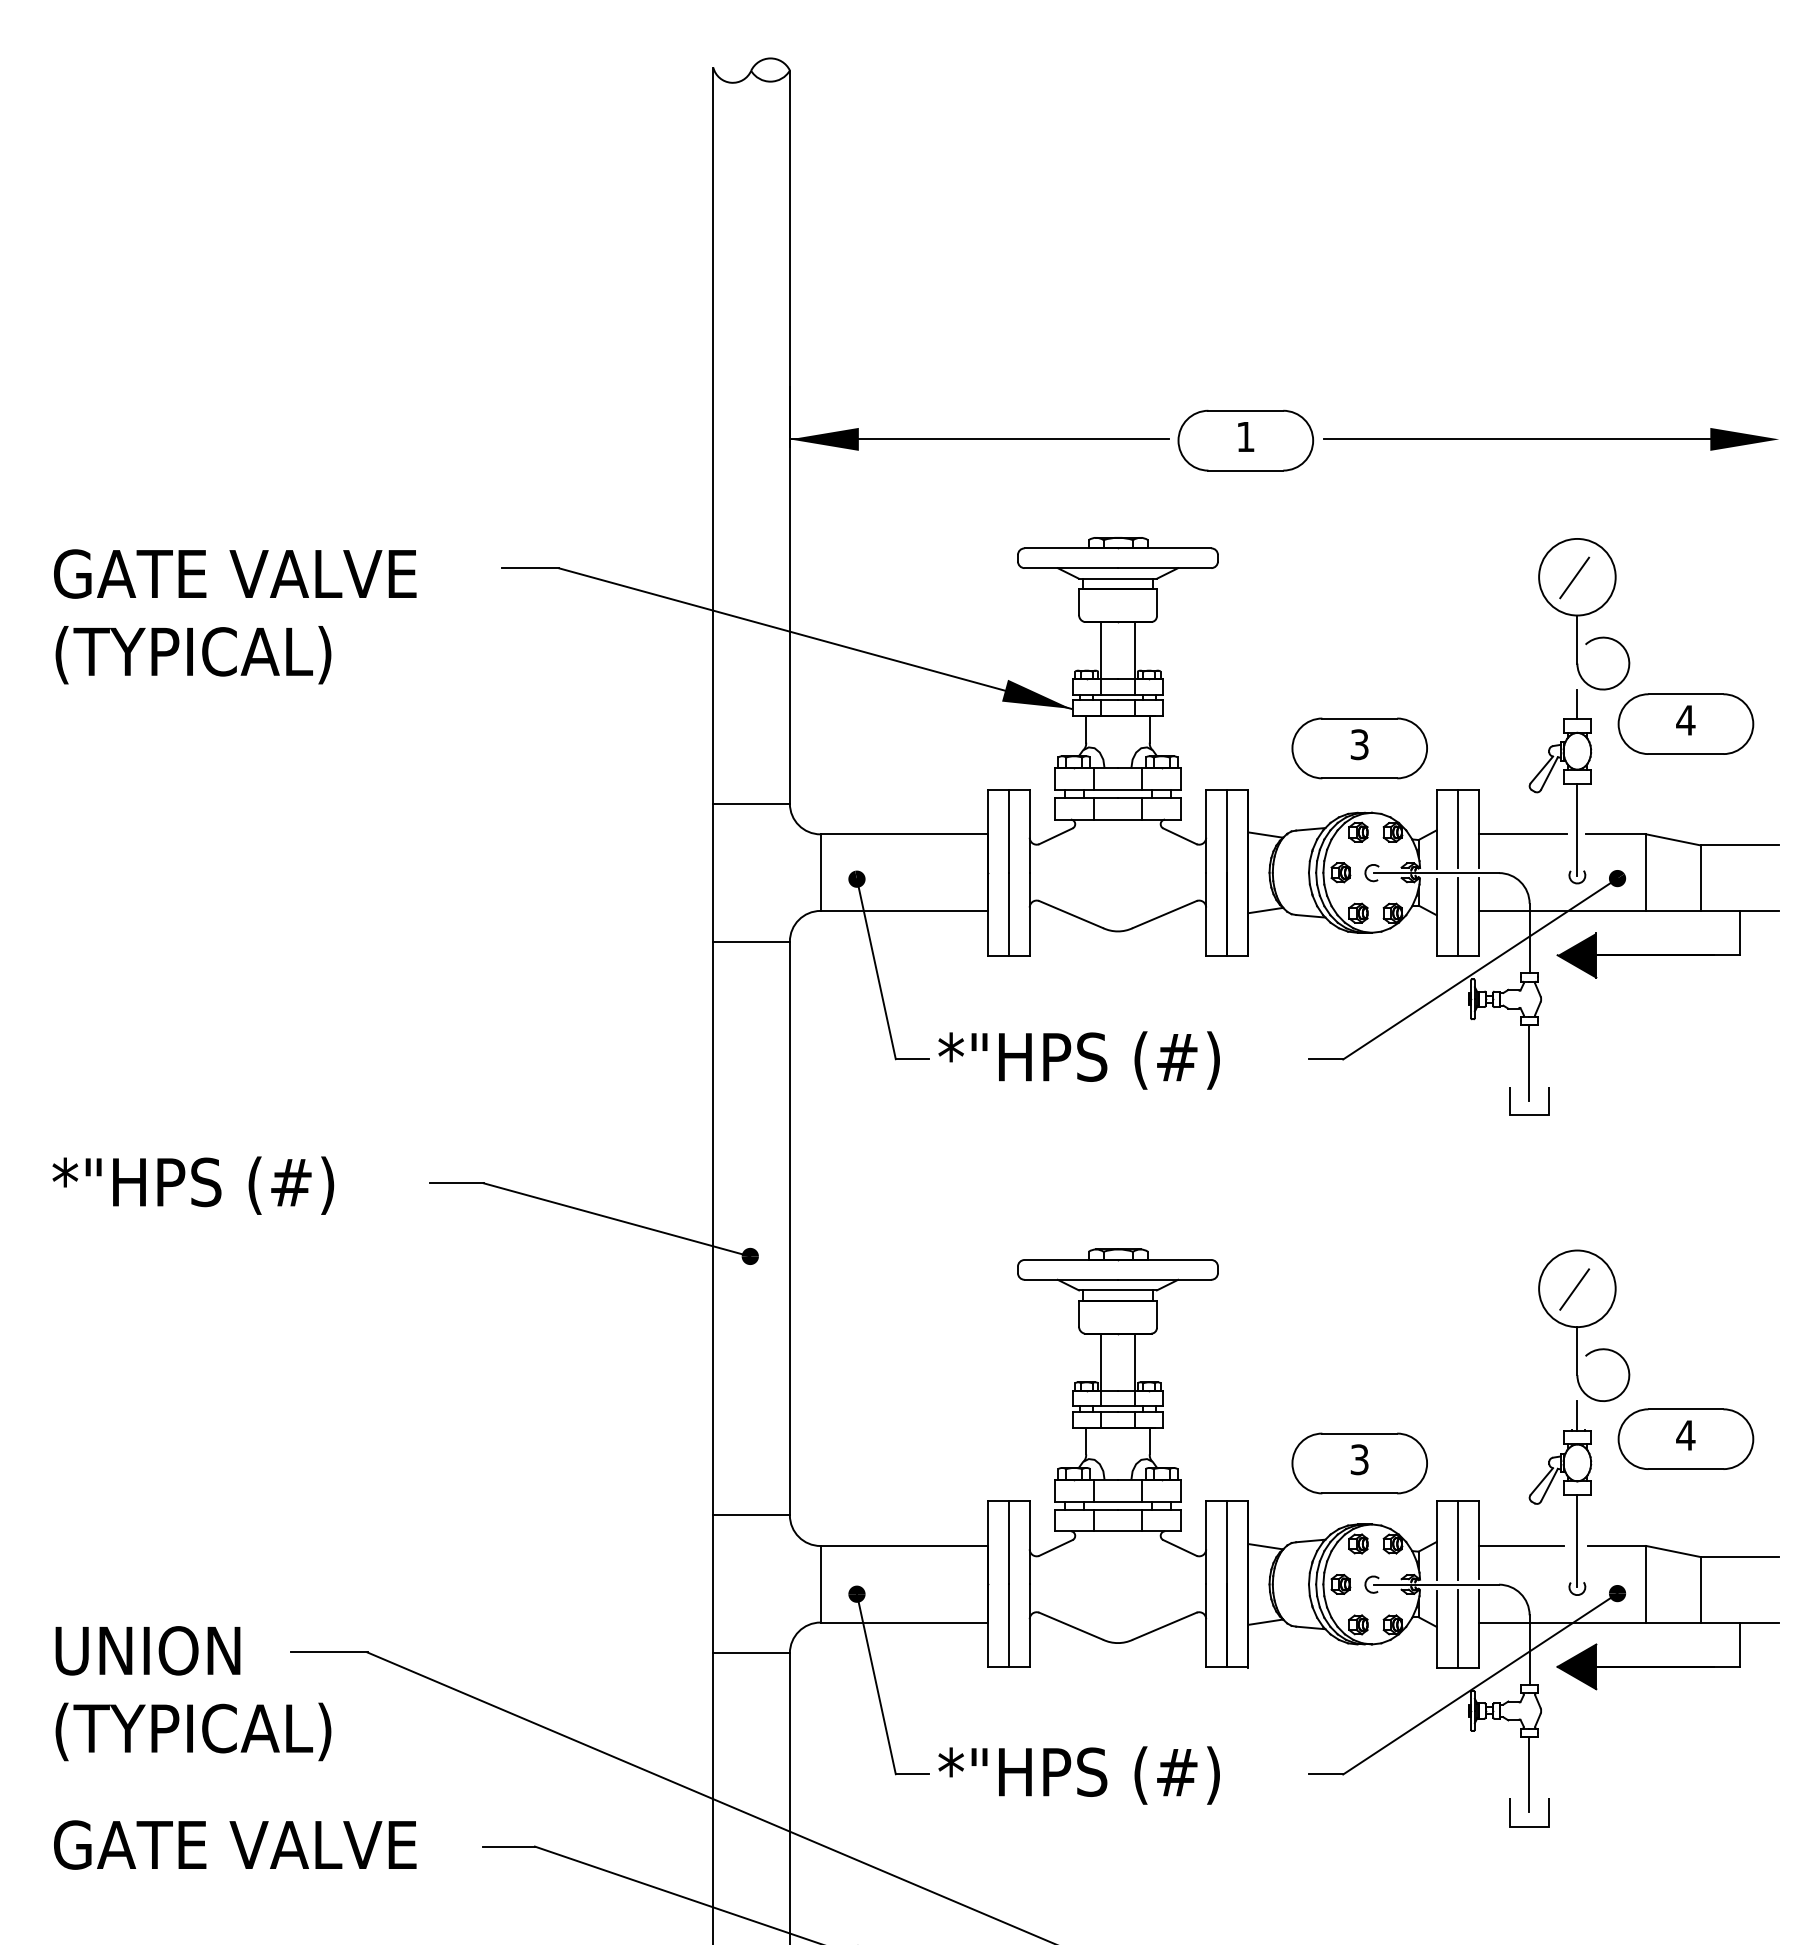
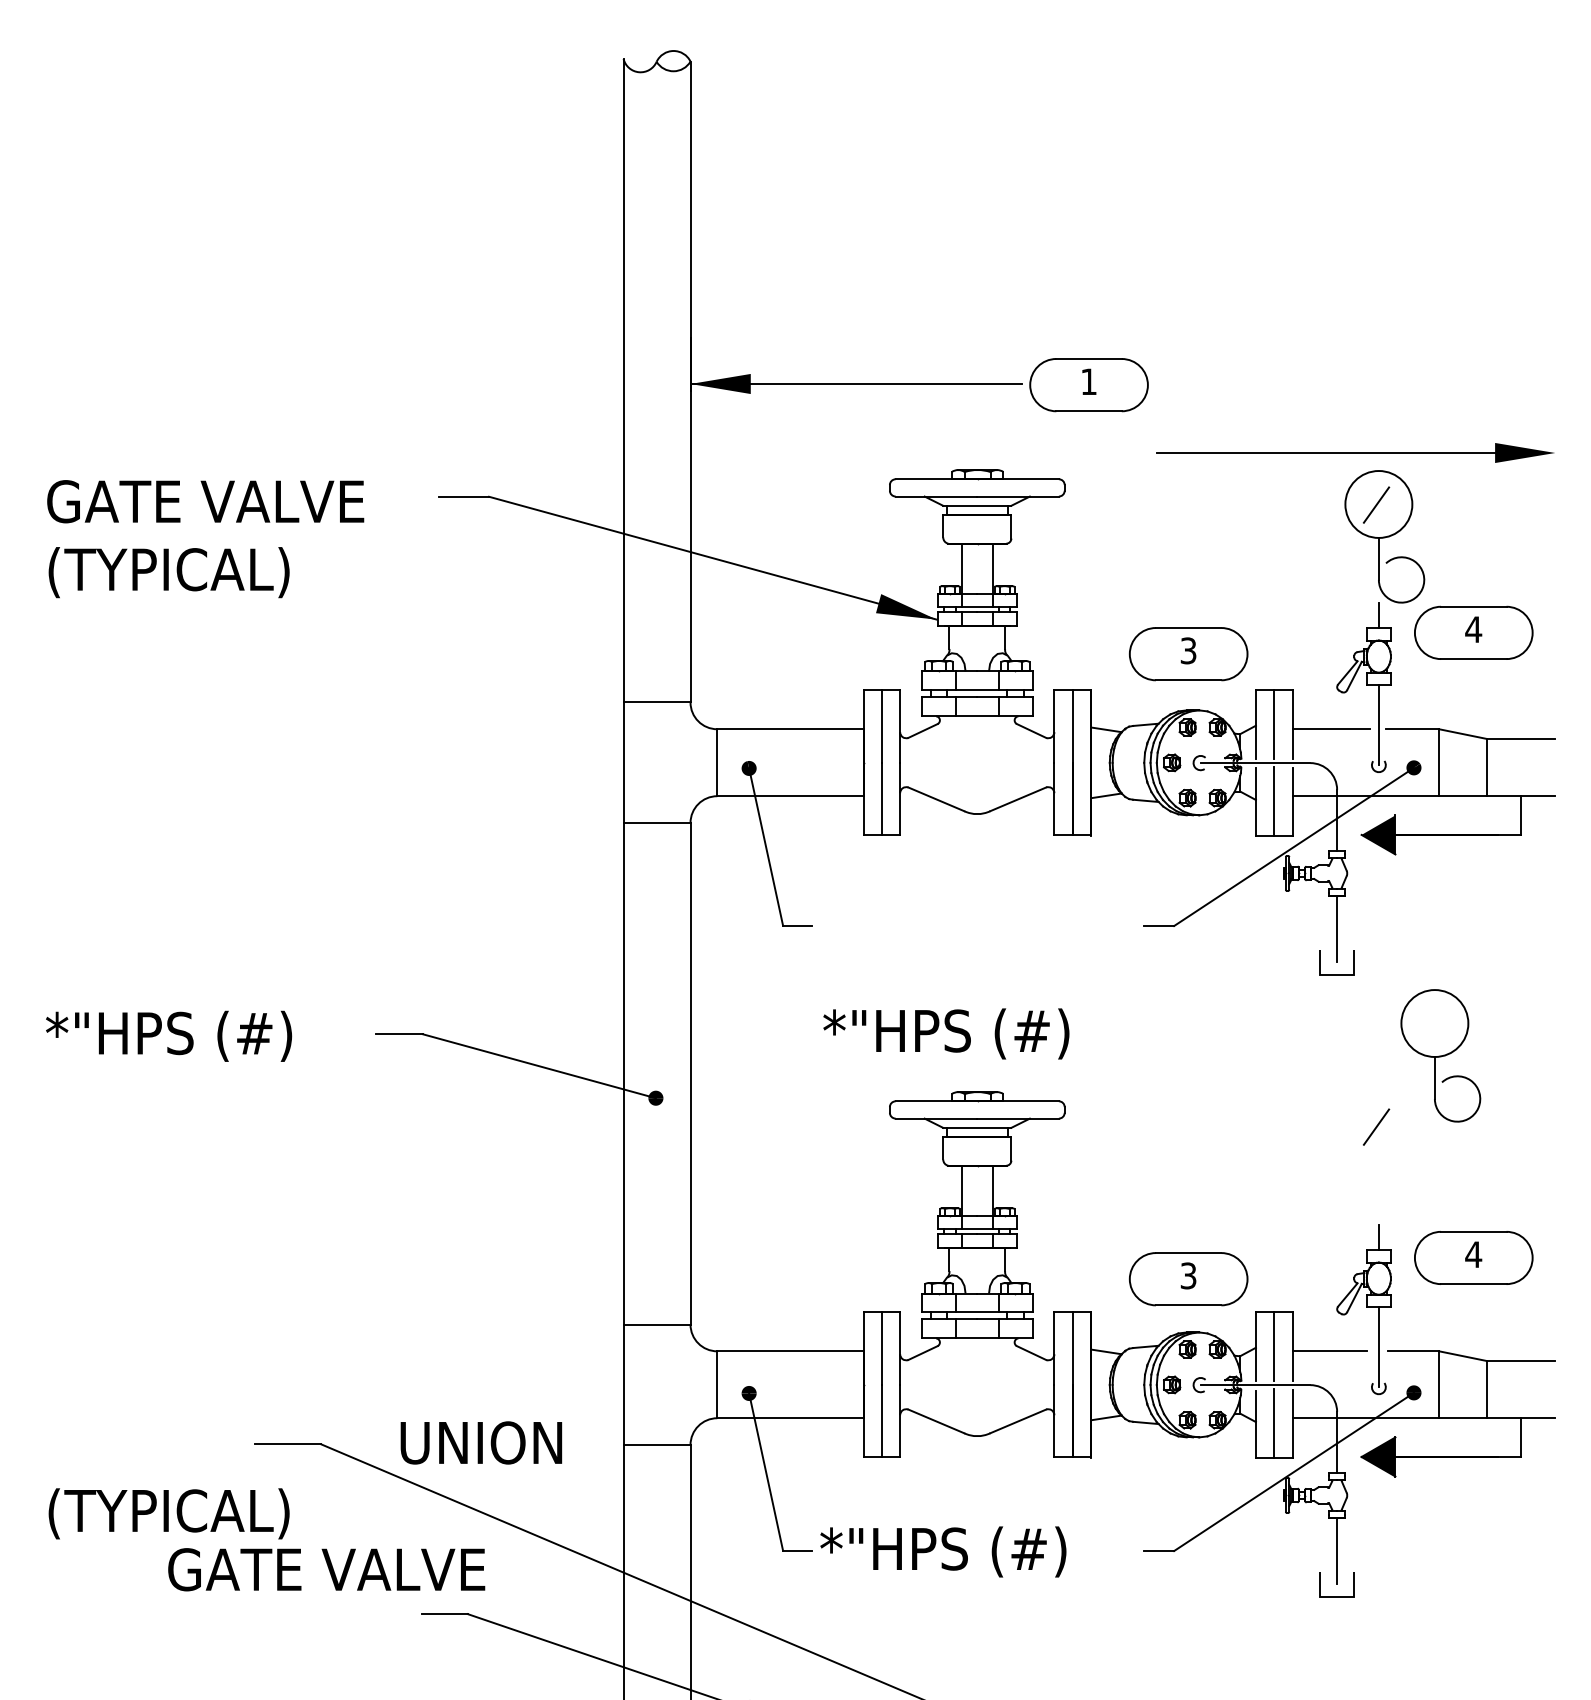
part: (1550, 438) -> (1355, 452), moved
text: (1079, 1060) -> (946, 1033), moved
part: (1583, 1325) -> (1440, 1055), moved
text: (148, 1650) -> (481, 1442), moved
text: (235, 1844) -> (326, 1569), moved

